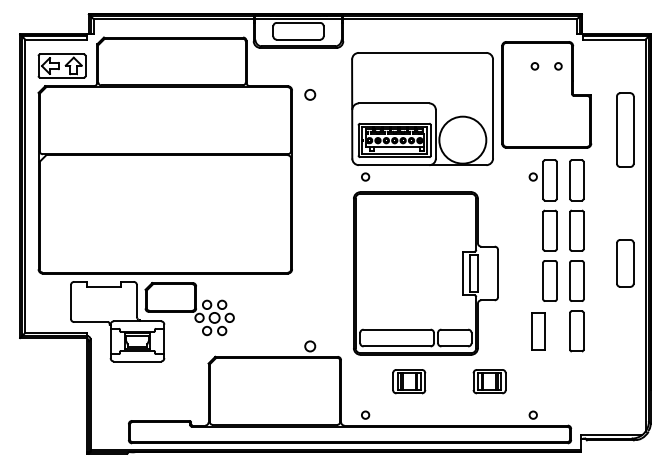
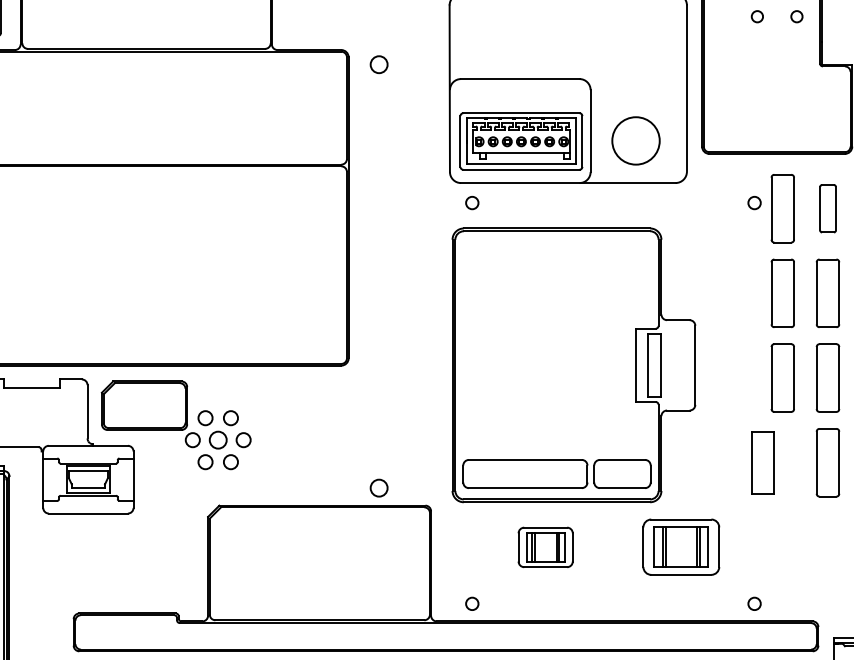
circle: (462, 139) -> (635, 139), size x0.6
part: (576, 180) -> (827, 208), size x0.7
part: (489, 381) -> (680, 547), size x1.4

